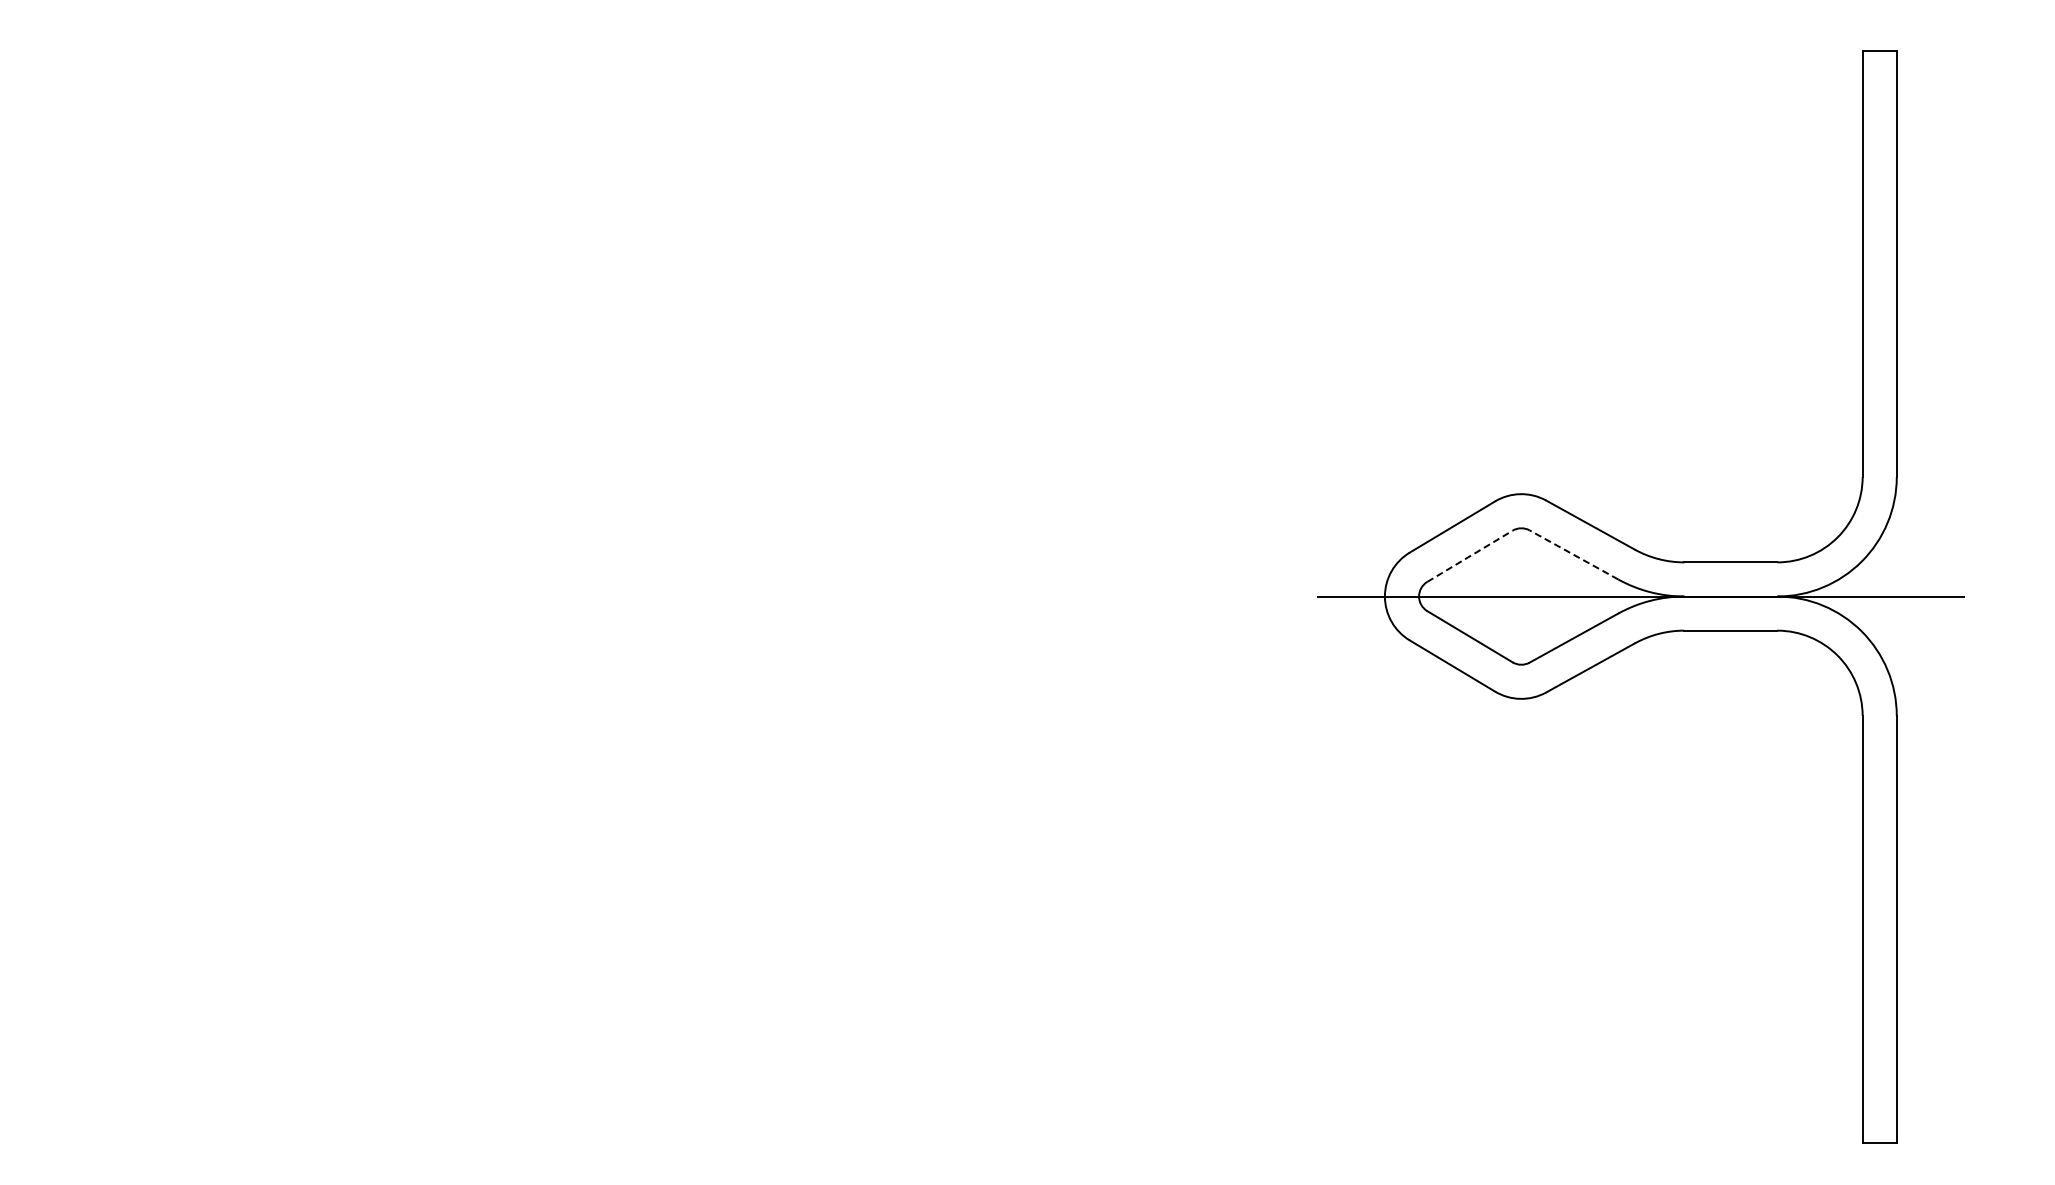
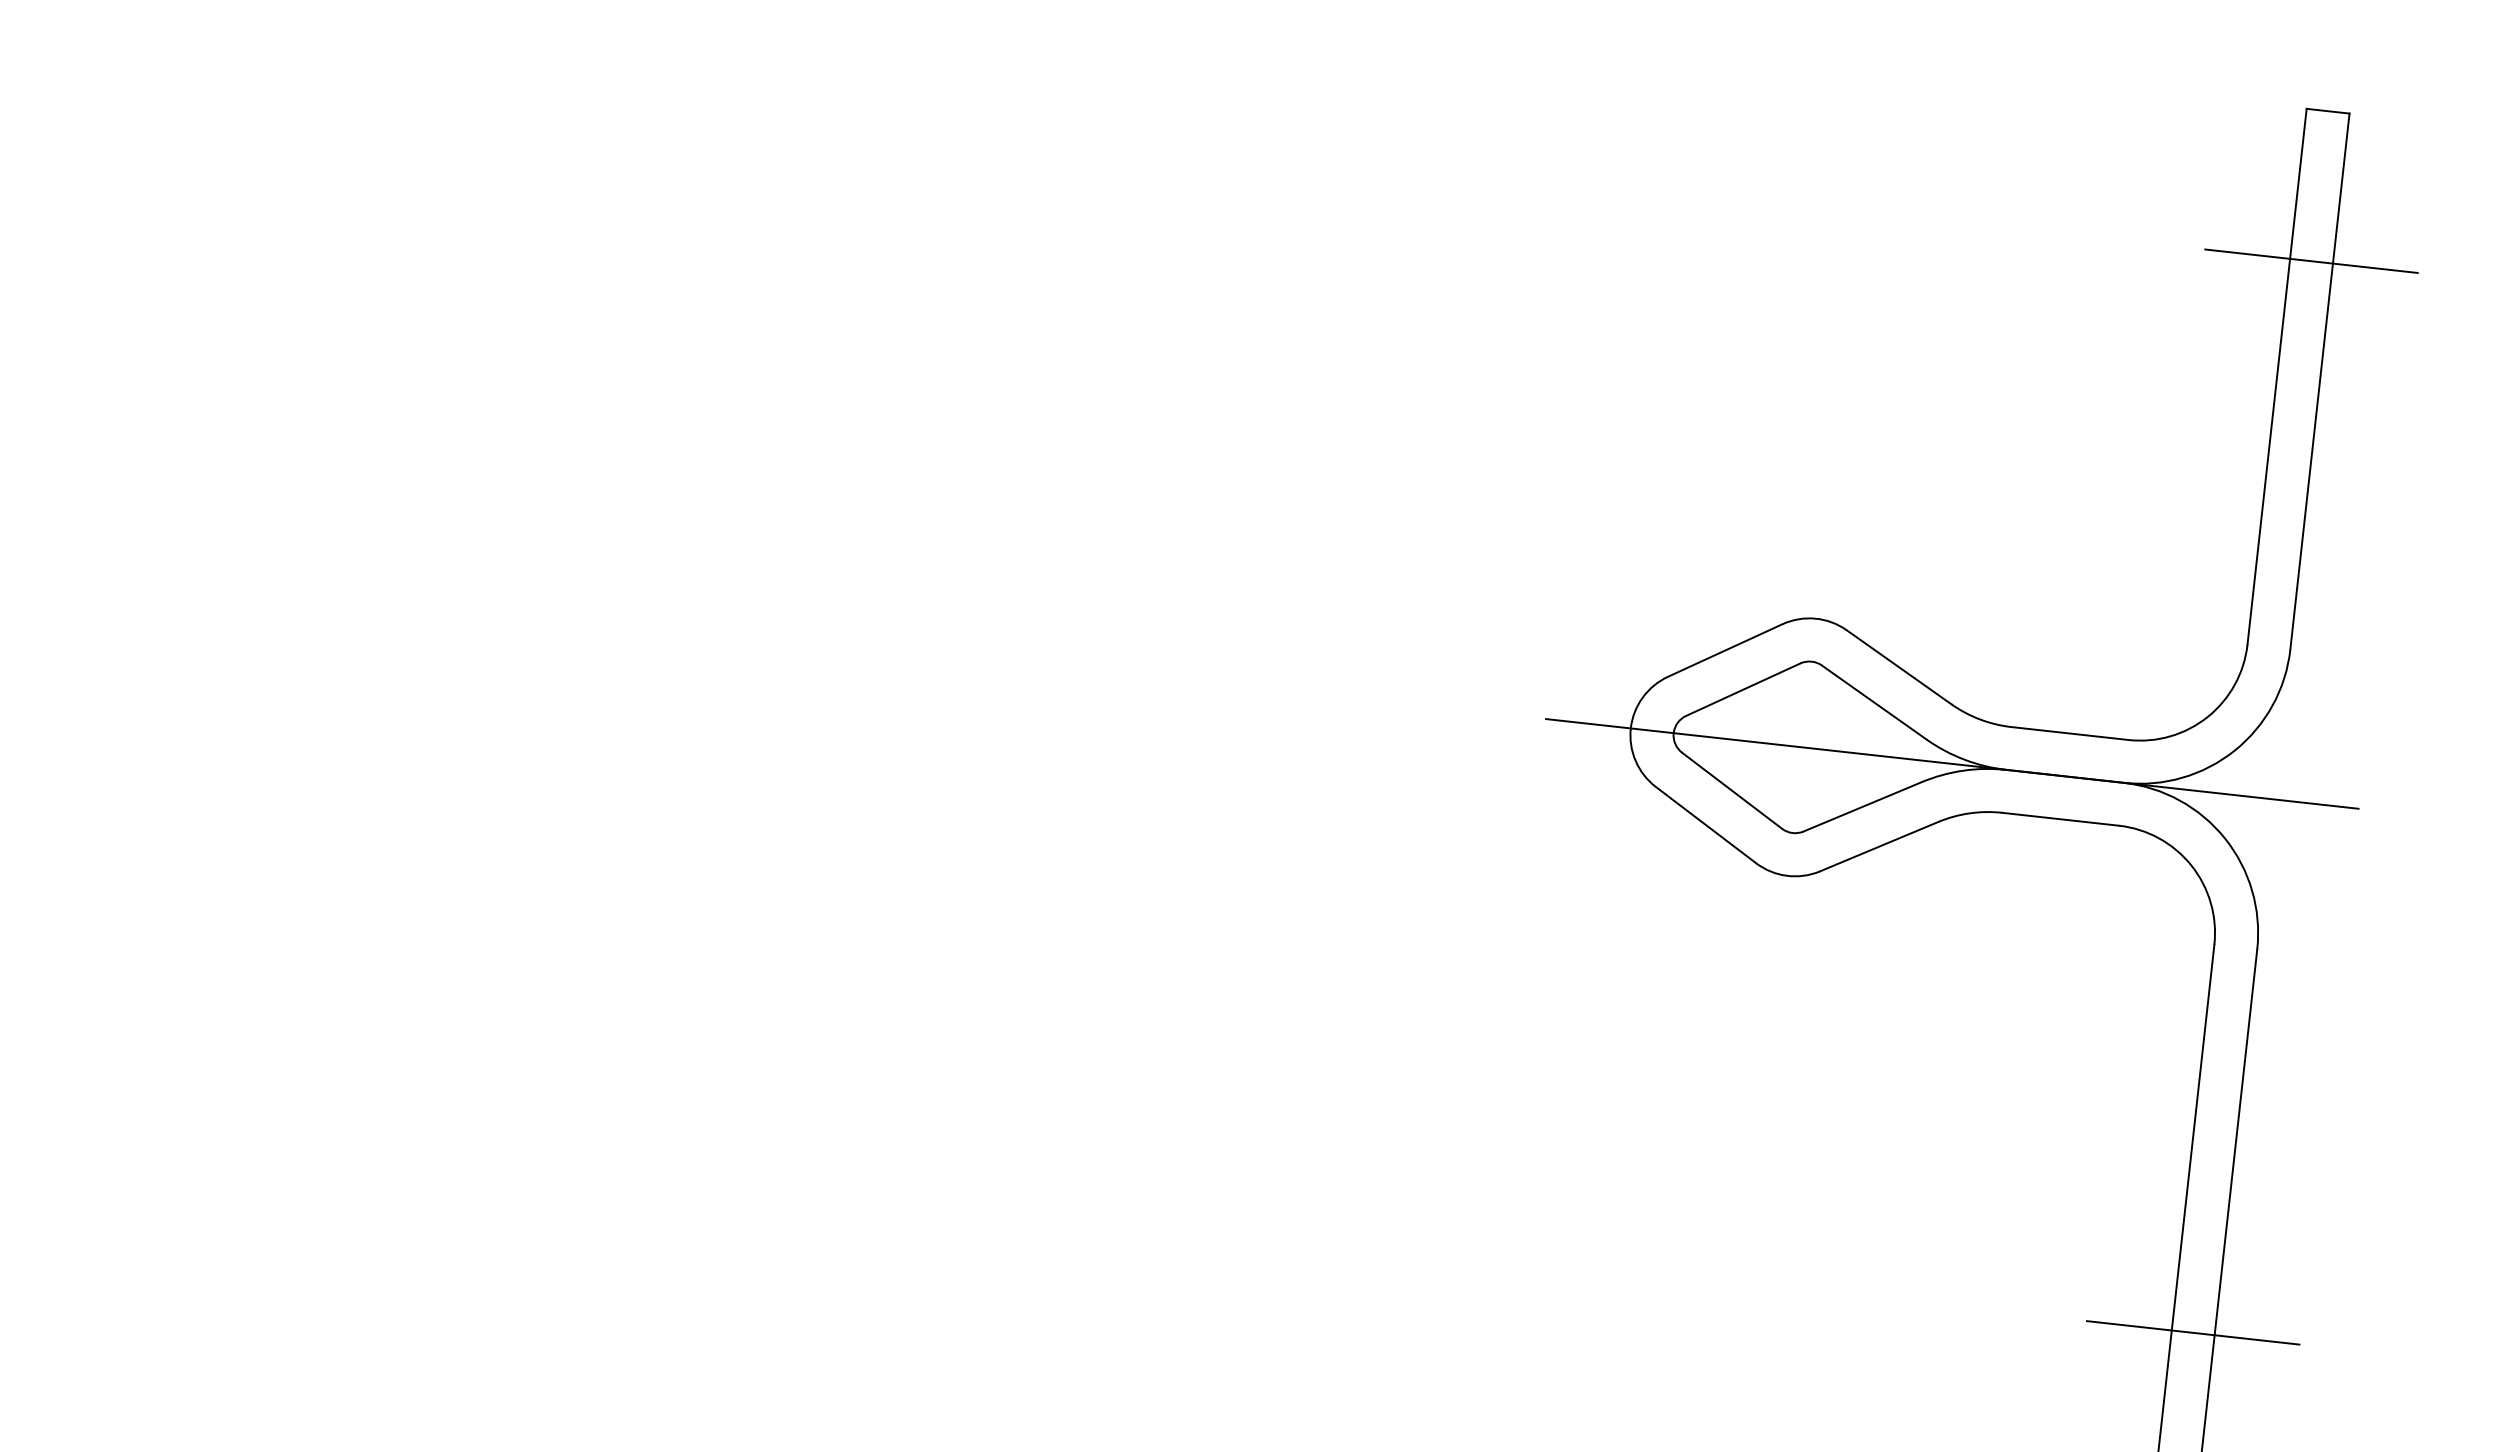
line: (1879, 169) -> (2311, 260), added
line: (1573, 554) -> (1873, 701), dashed -> solid
line: (1469, 556) -> (1742, 689), dashed -> solid
line: (1879, 1023) -> (2192, 1333), added

